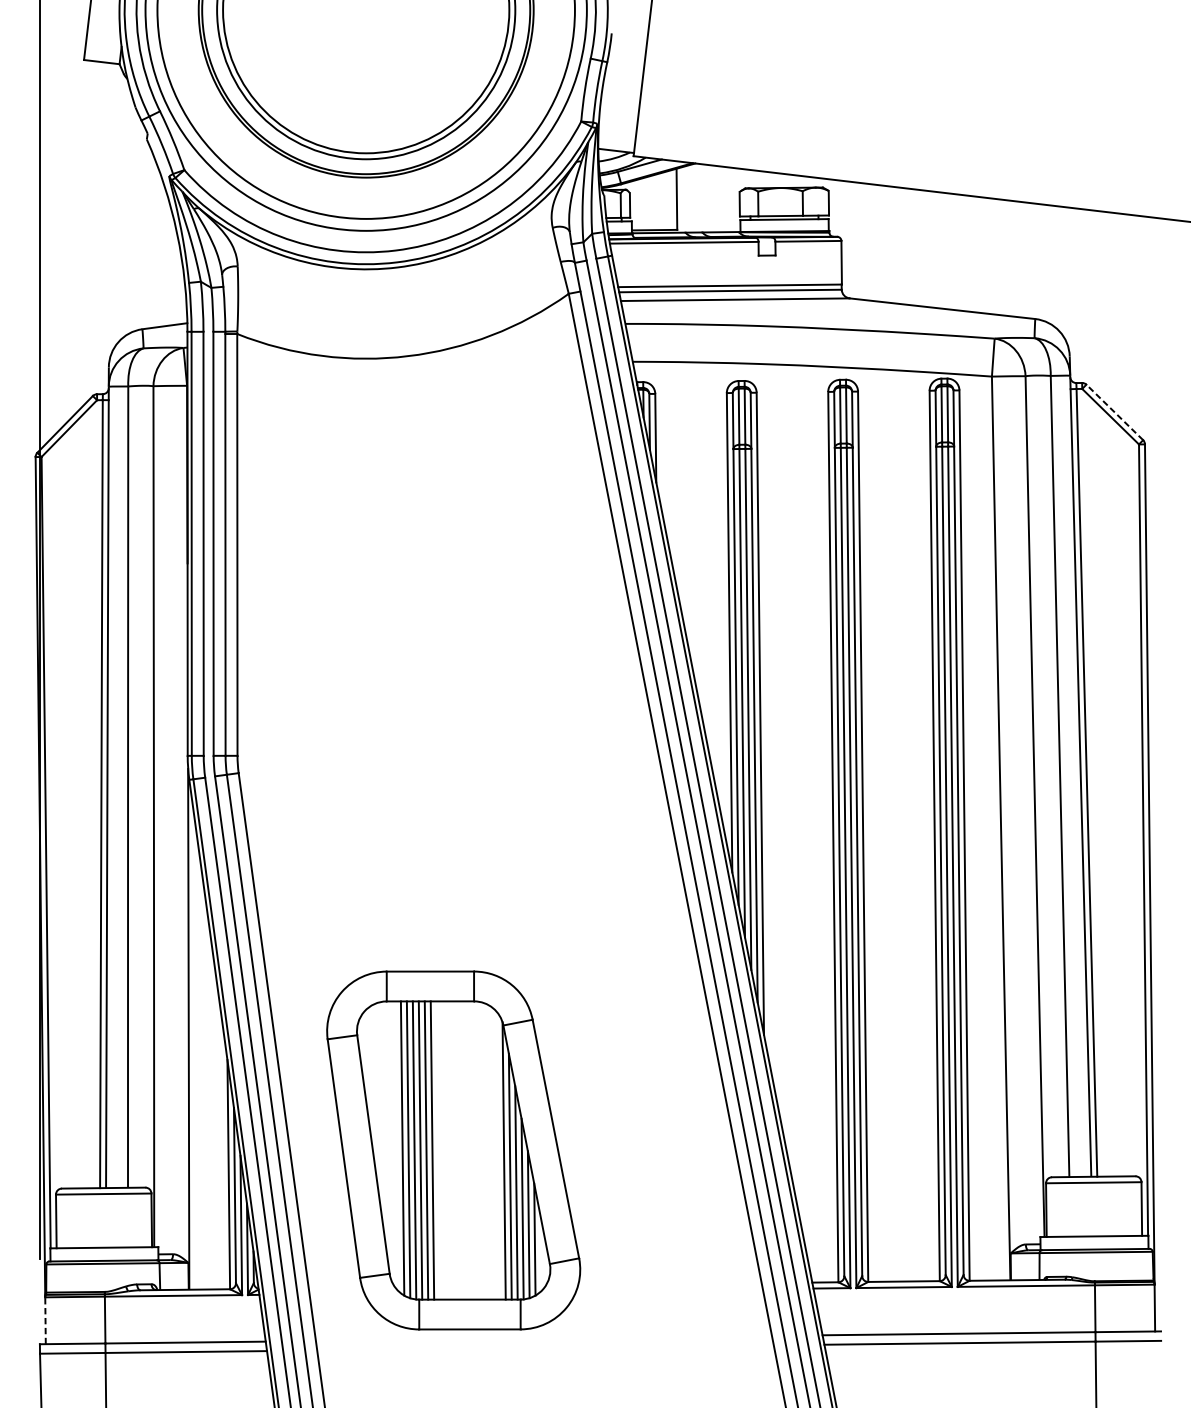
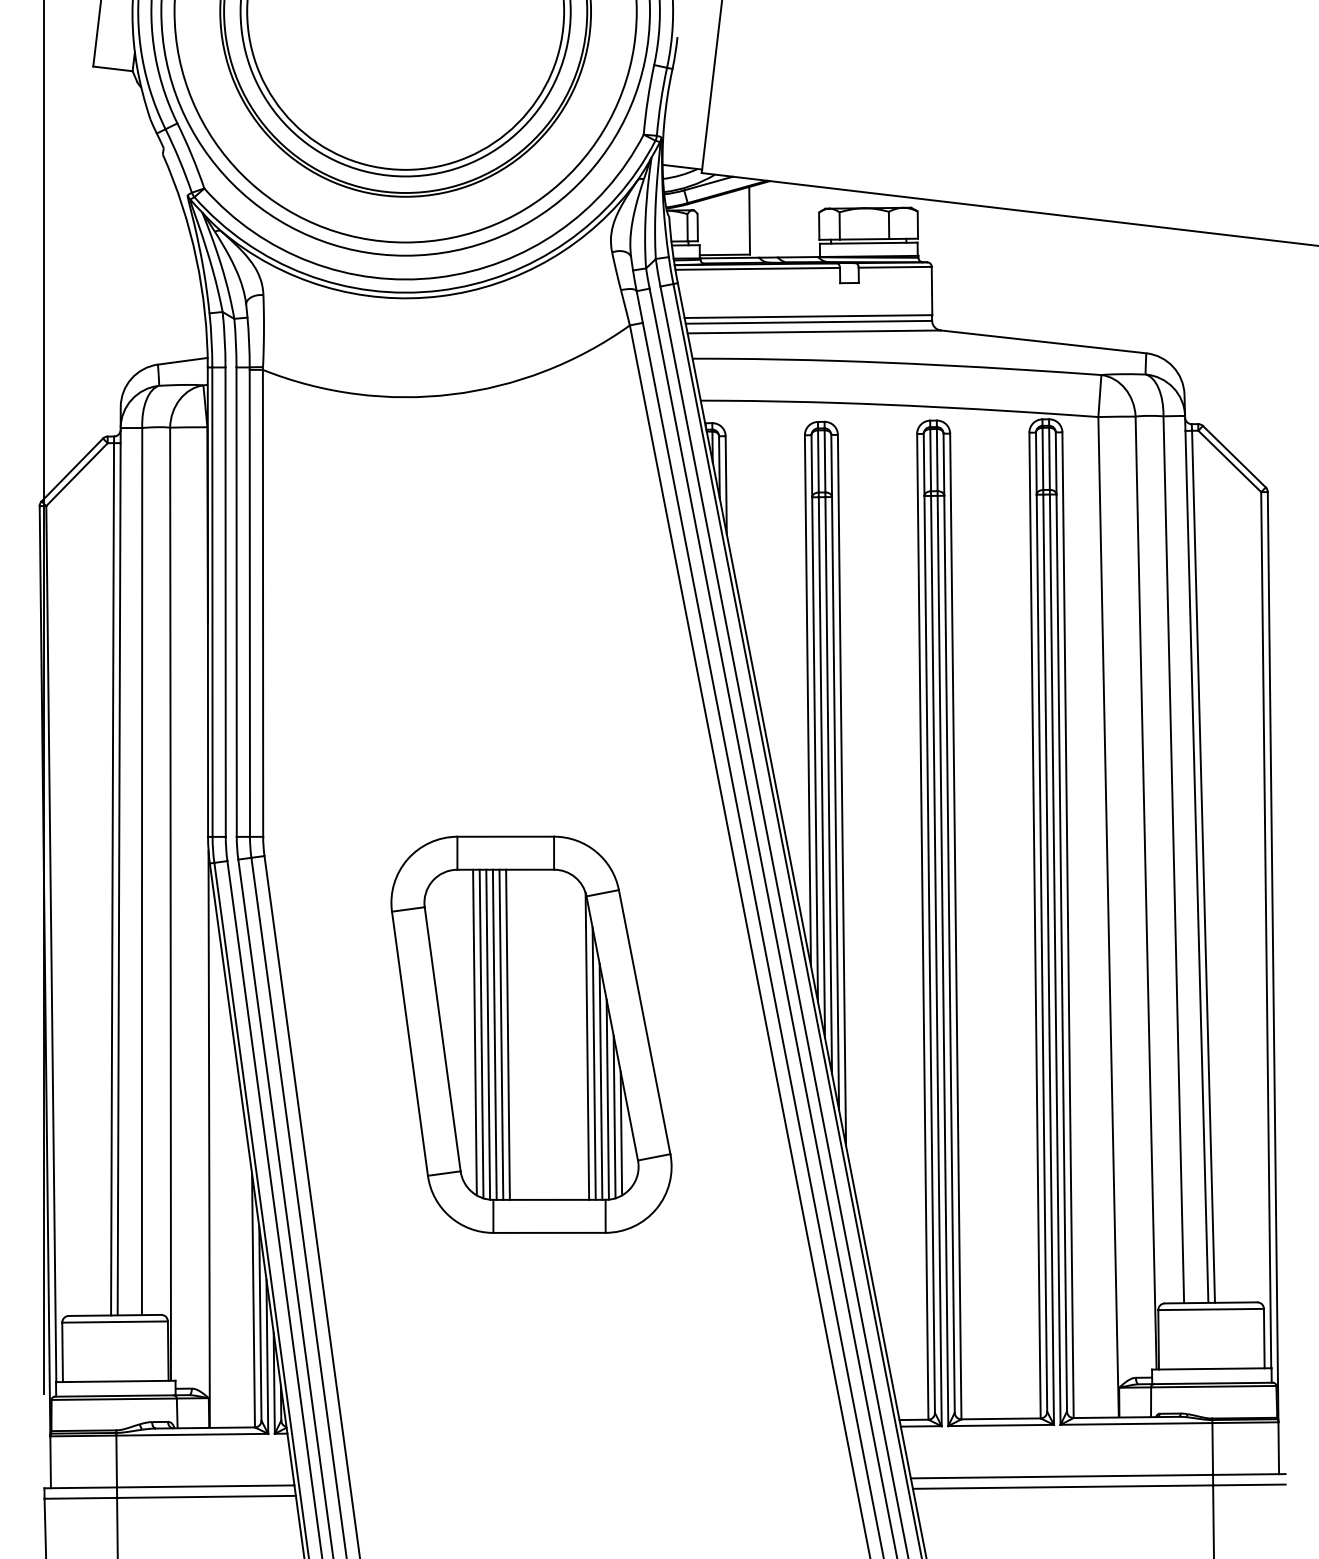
line: (1114, 412) -> (1234, 456), dashed -> solid
part: (453, 1150) -> (531, 1034), moved
line: (45, 1320) -> (50, 1462), dashed -> solid

